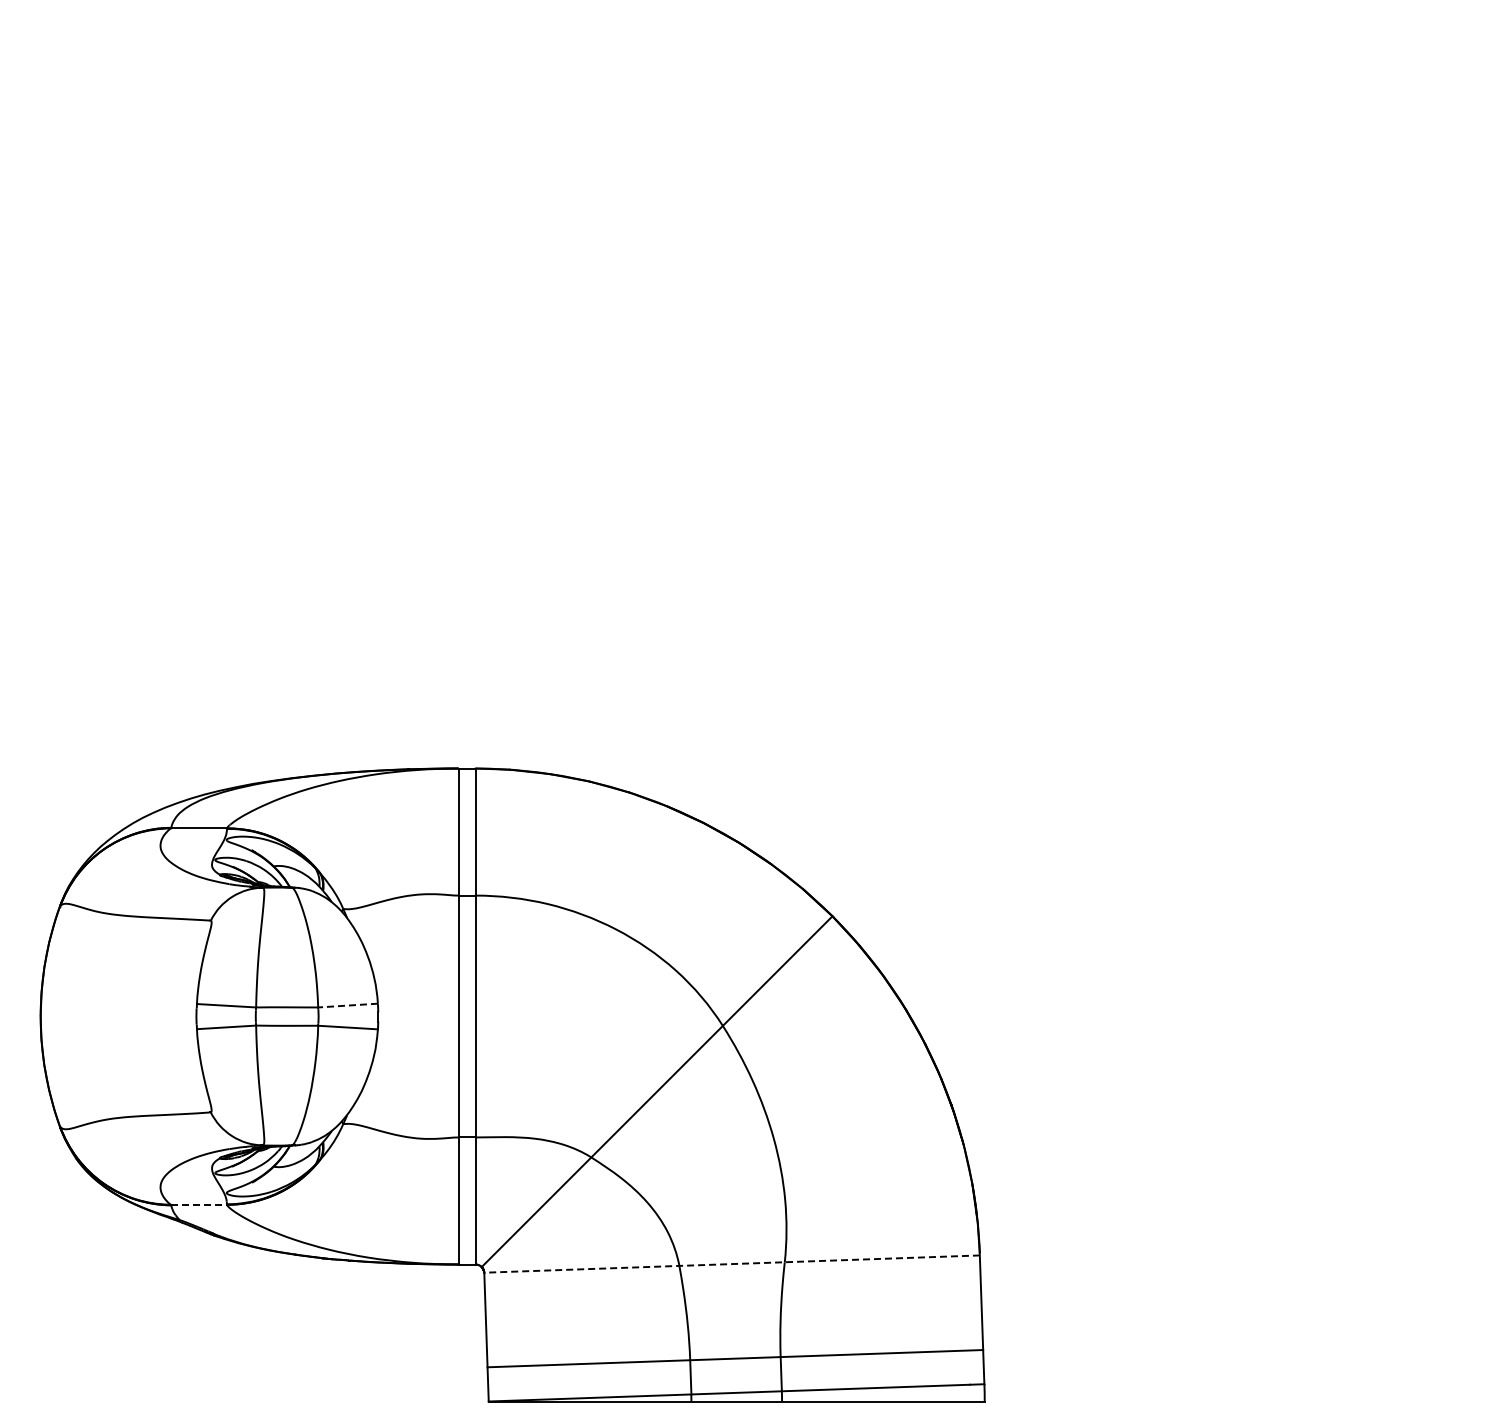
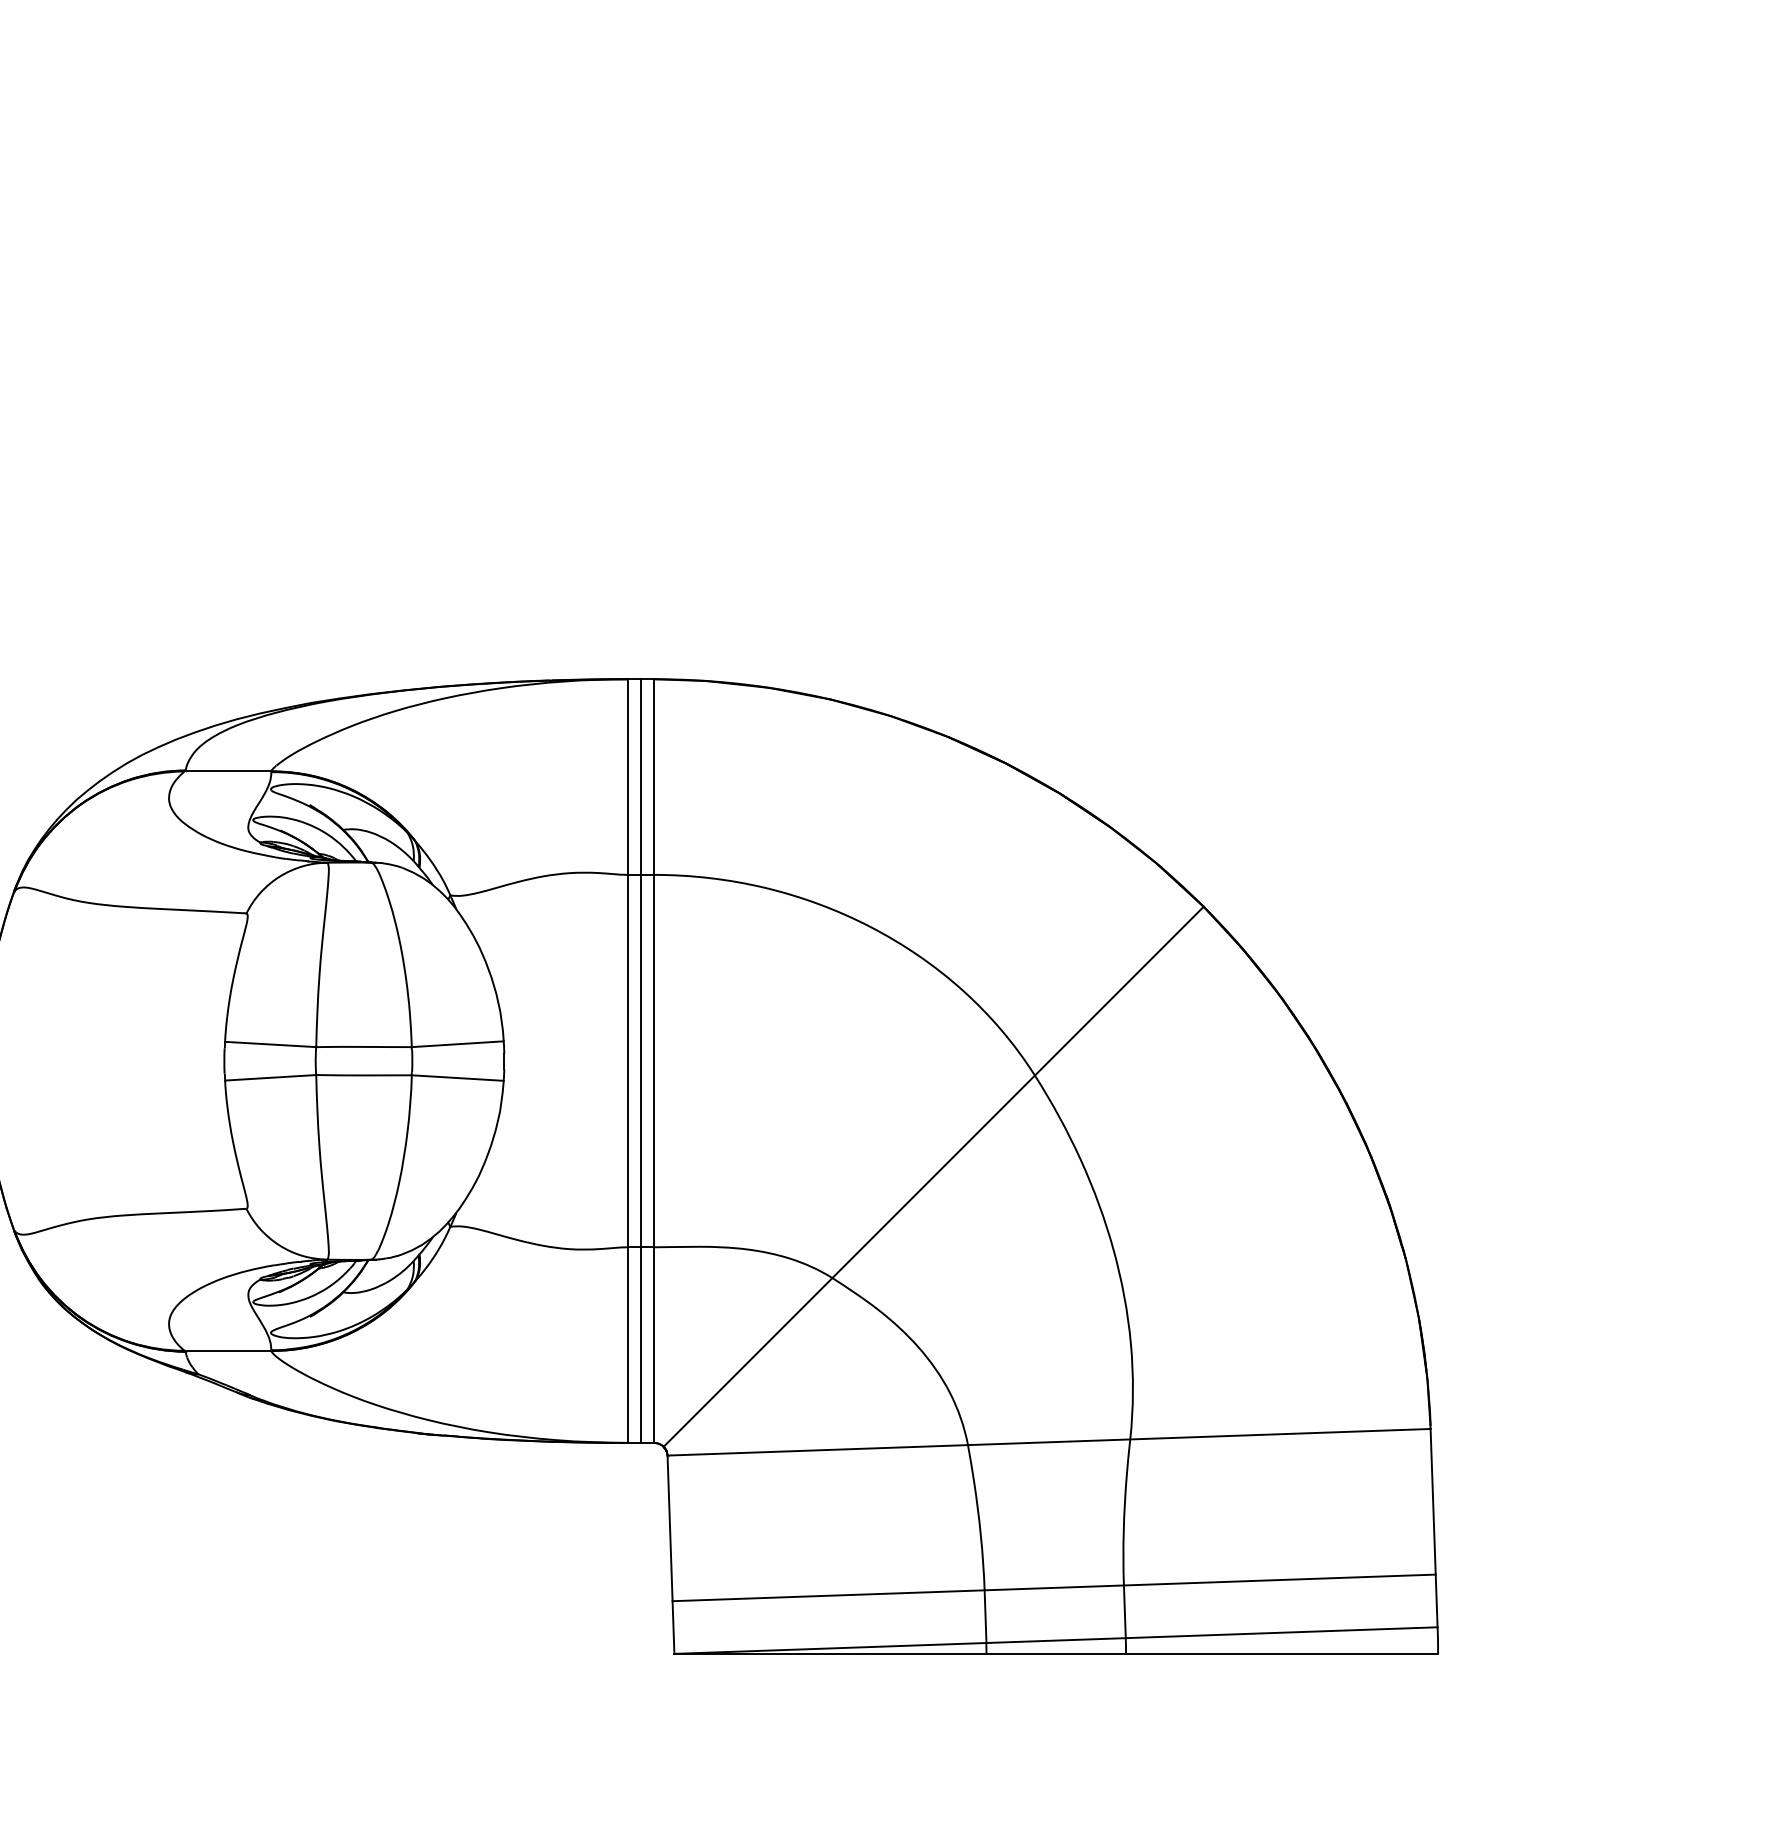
line: (348, 1005) -> (458, 1044), dashed -> solid
line: (467, 1016) -> (641, 1061), added
line: (199, 1204) -> (229, 1350), dashed -> solid
line: (732, 1264) -> (1049, 1442), dashed -> solid

